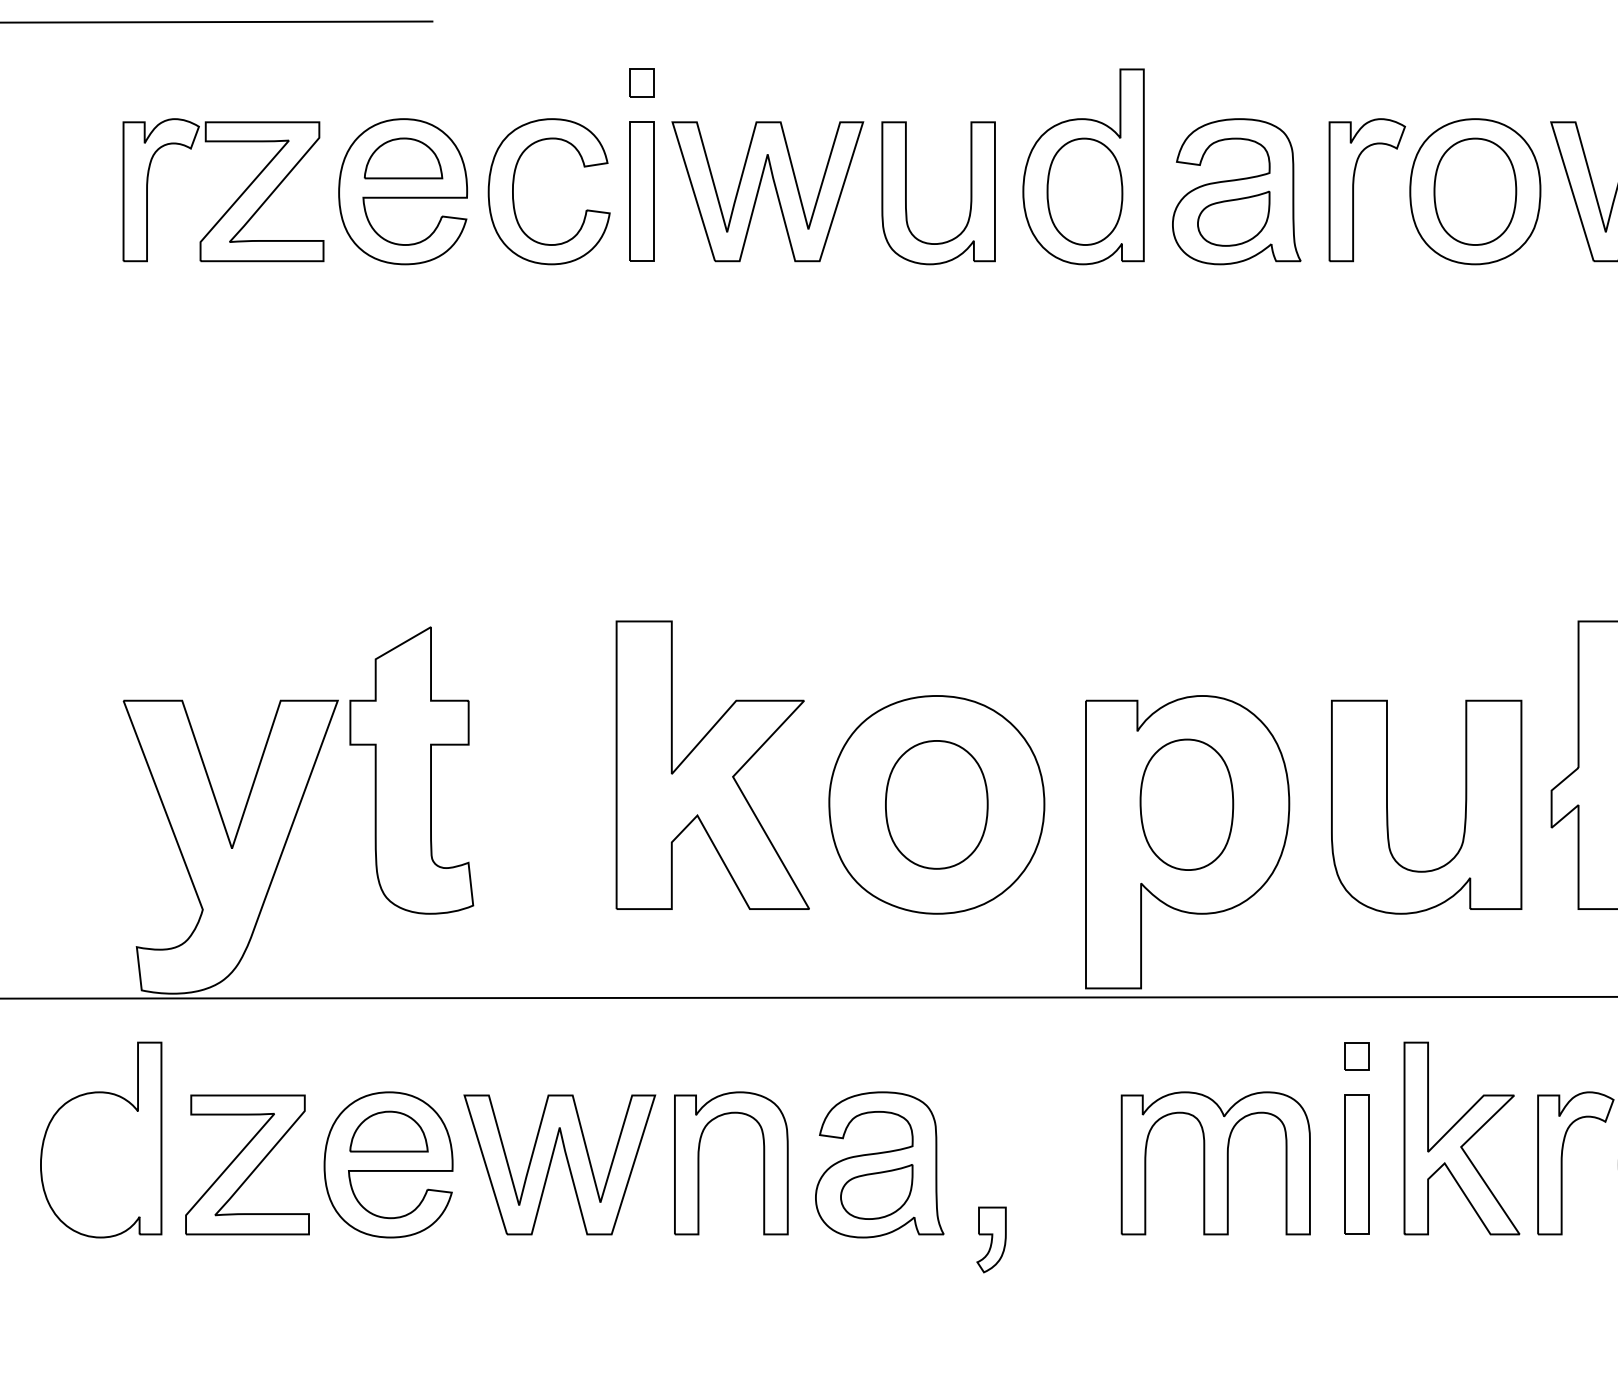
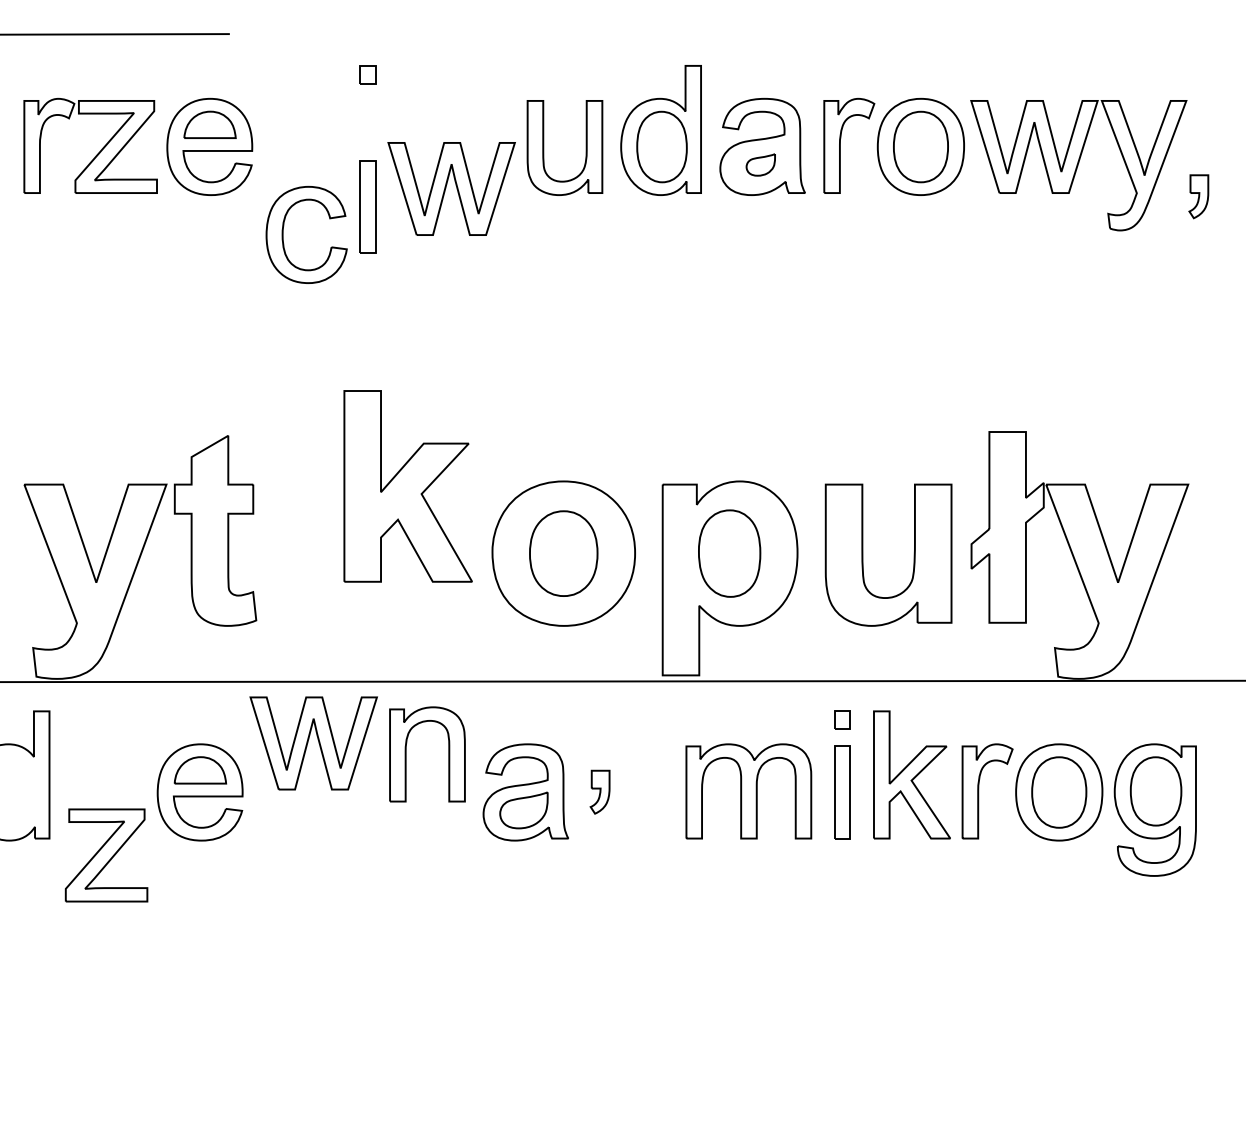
part: (514, 190) -> (283, 234), moved
part: (640, 190) -> (367, 206), moved
part: (767, 190) -> (451, 188), moved
part: (1233, 218) -> (760, 164), size x0.6
part: (711, 765) -> (407, 486), moved
part: (699, 1163) -> (406, 754), moved
part: (247, 1164) -> (106, 855), moved
part: (559, 1164) -> (313, 743), moved
part: (990, 1238) -> (599, 791), moved

